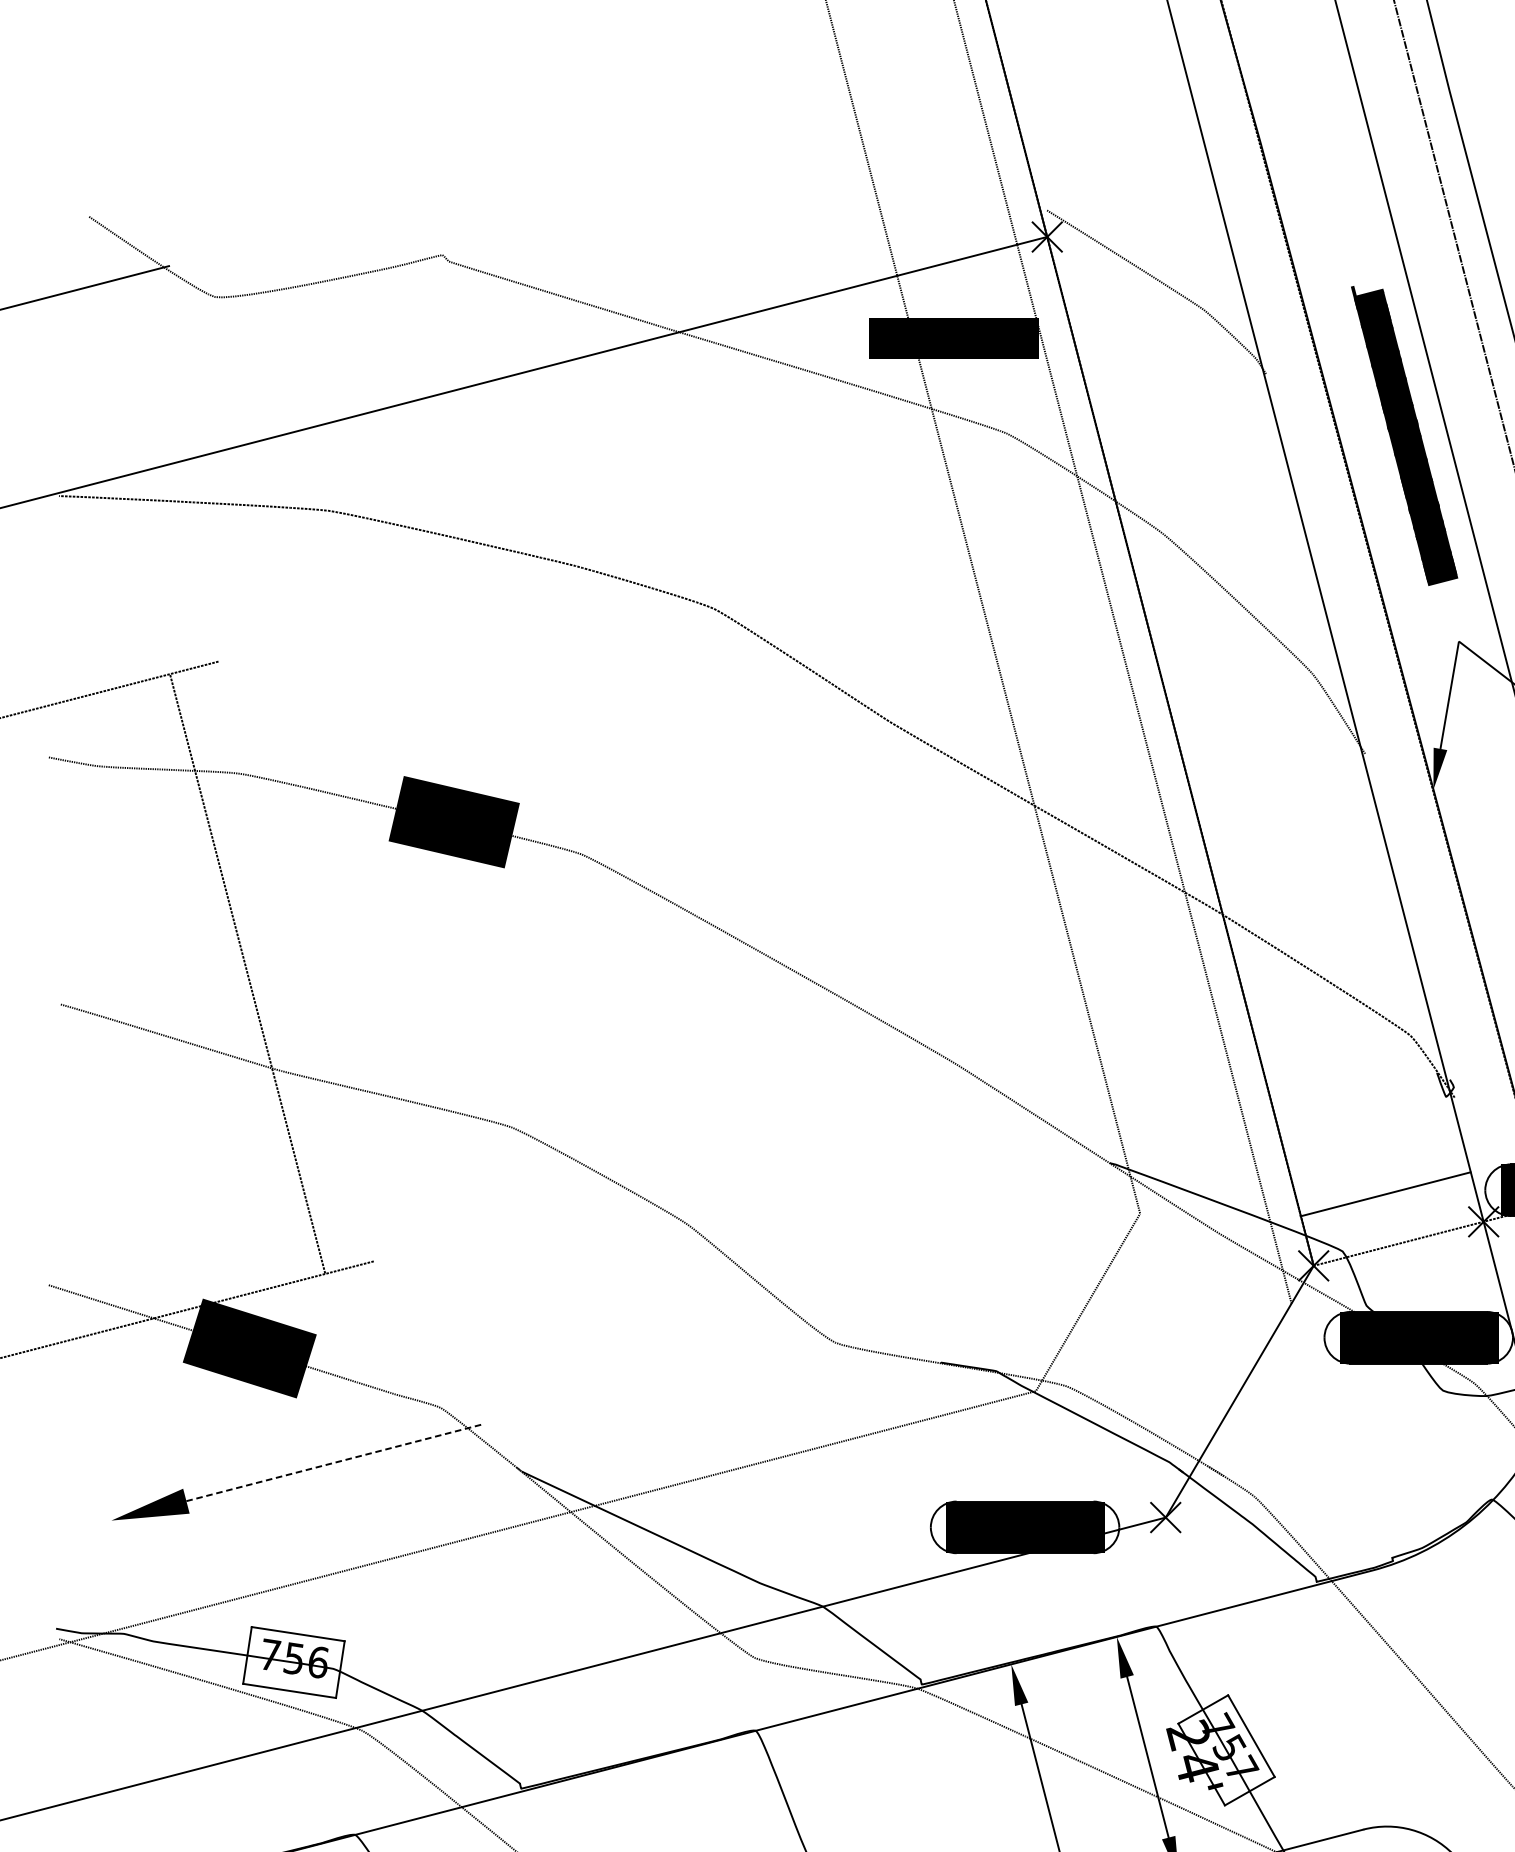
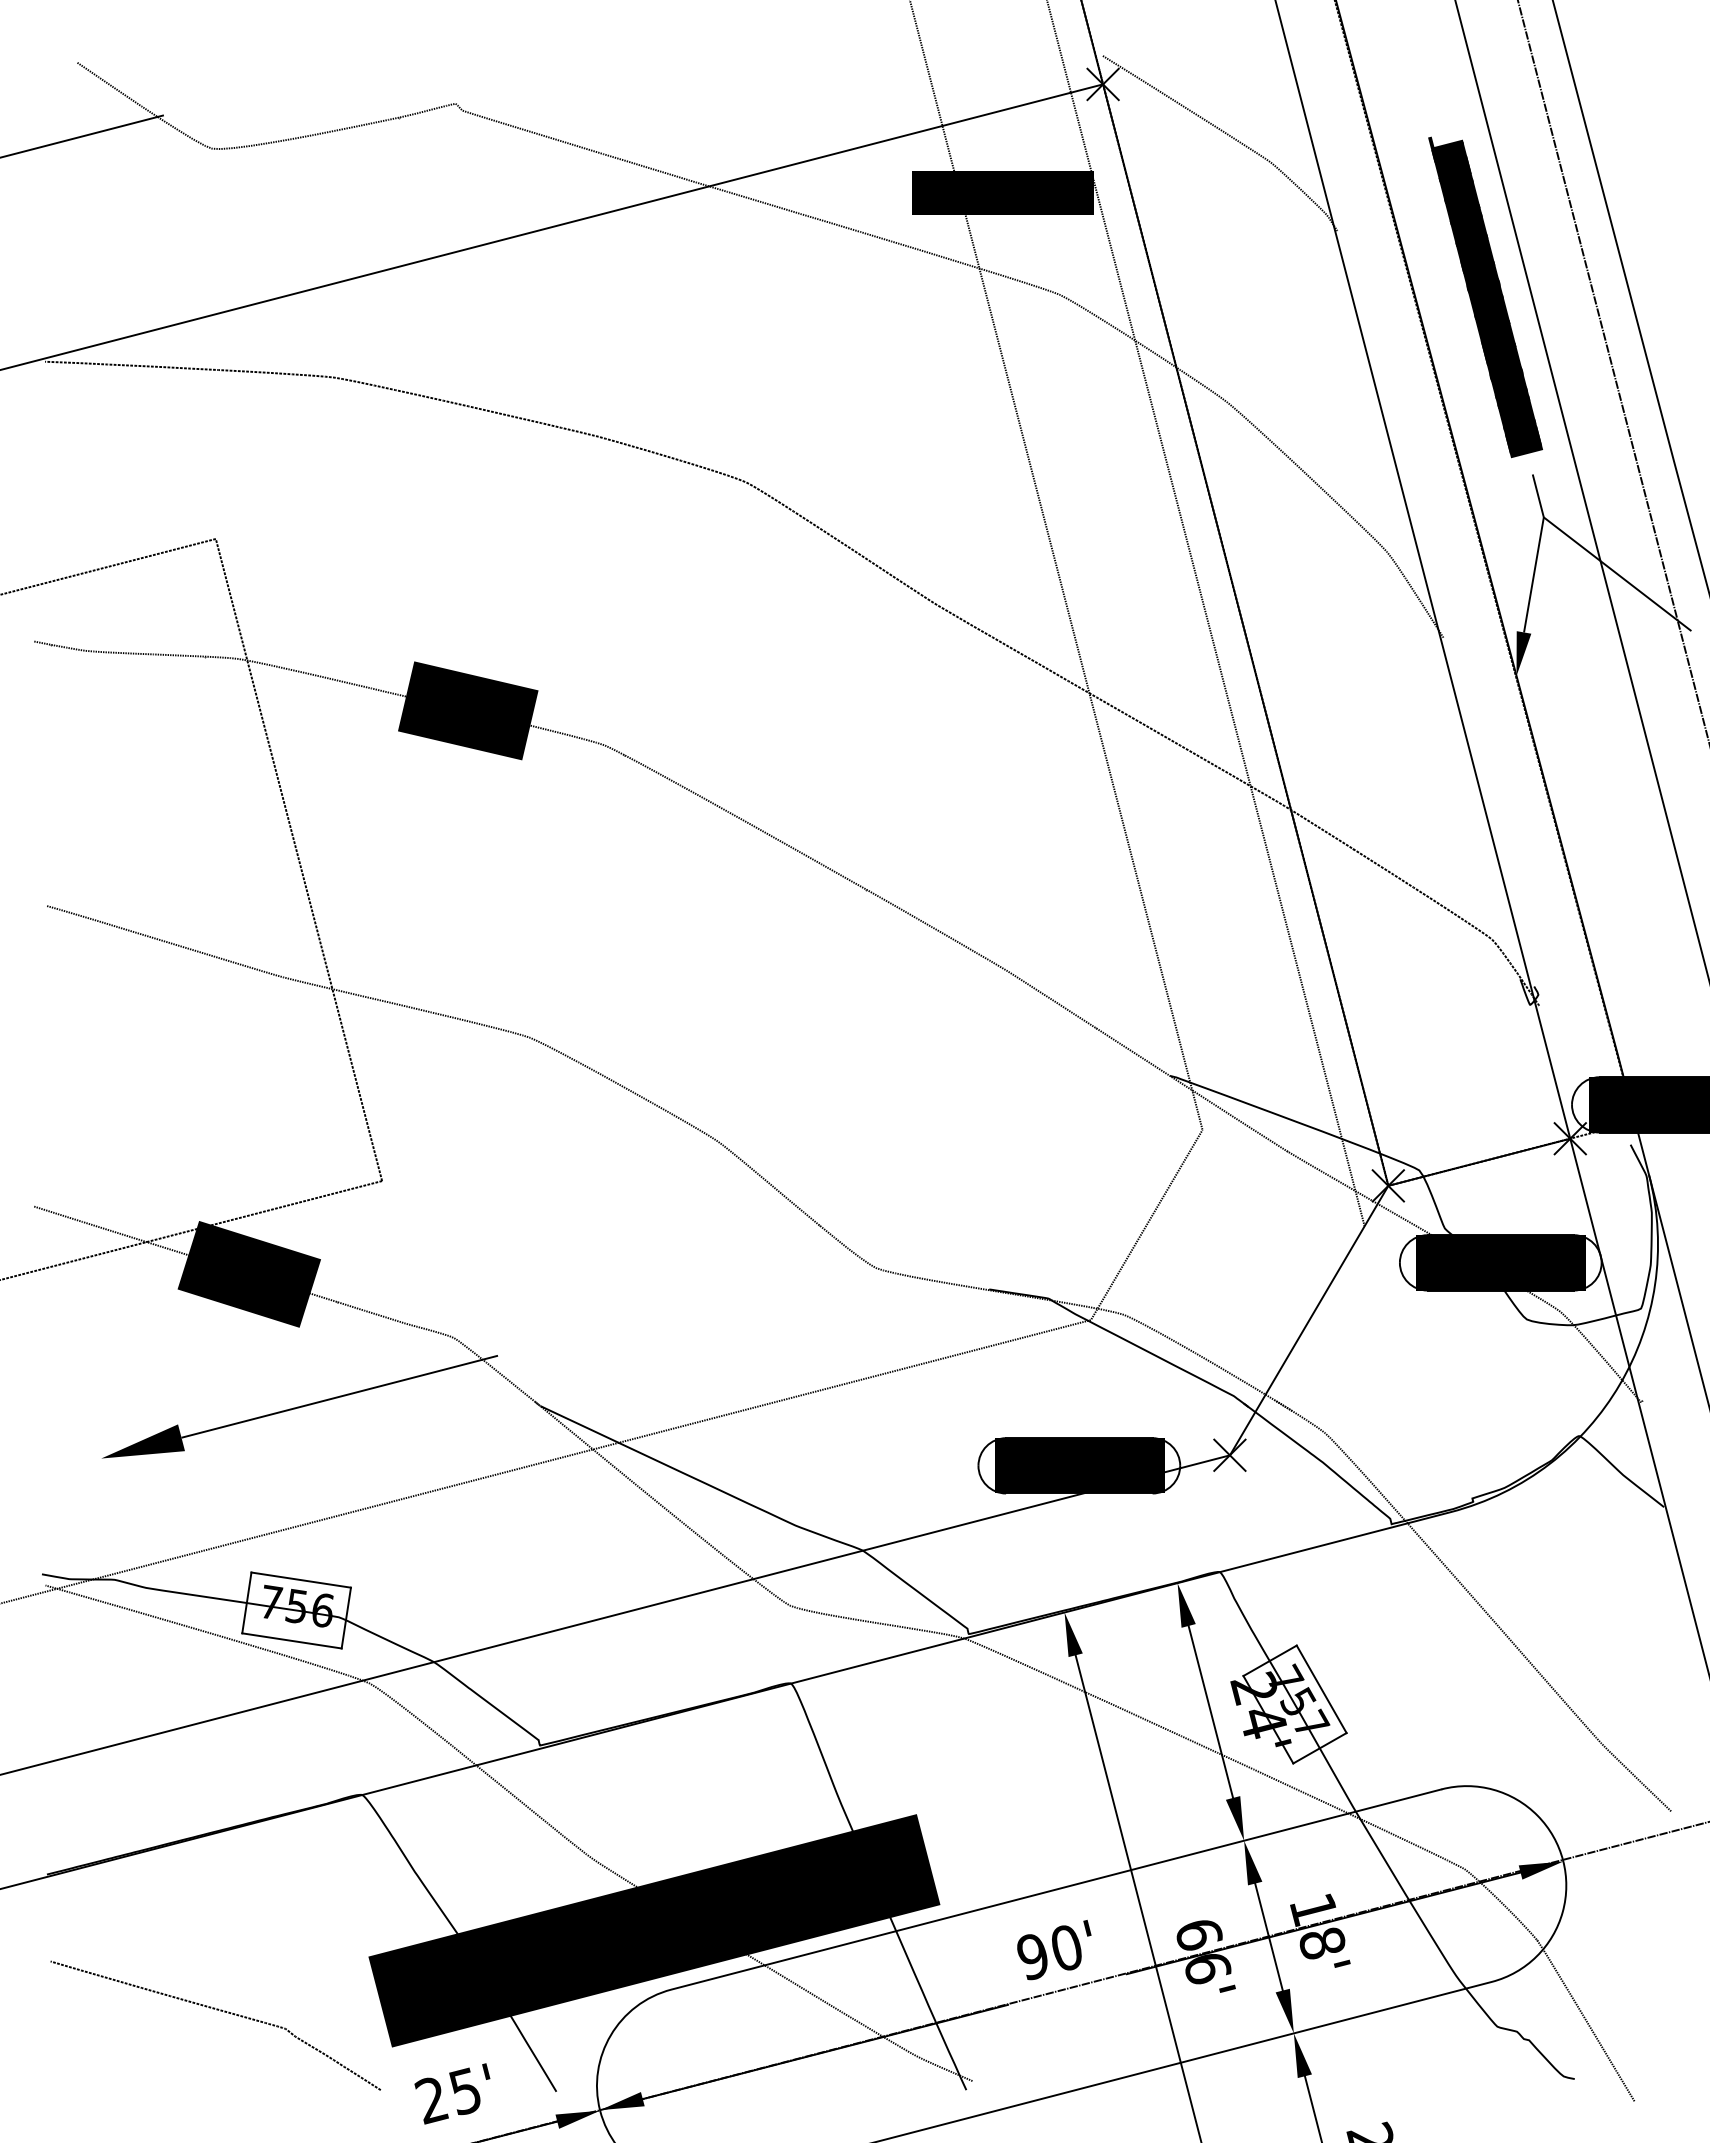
line: (1453, 621) -> (1537, 496), added
line: (247, 973) -> (298, 859), moved
line: (1385, 1193) -> (1479, 1161), moved
line: (334, 1462) -> (340, 1396), dashed -> solid

